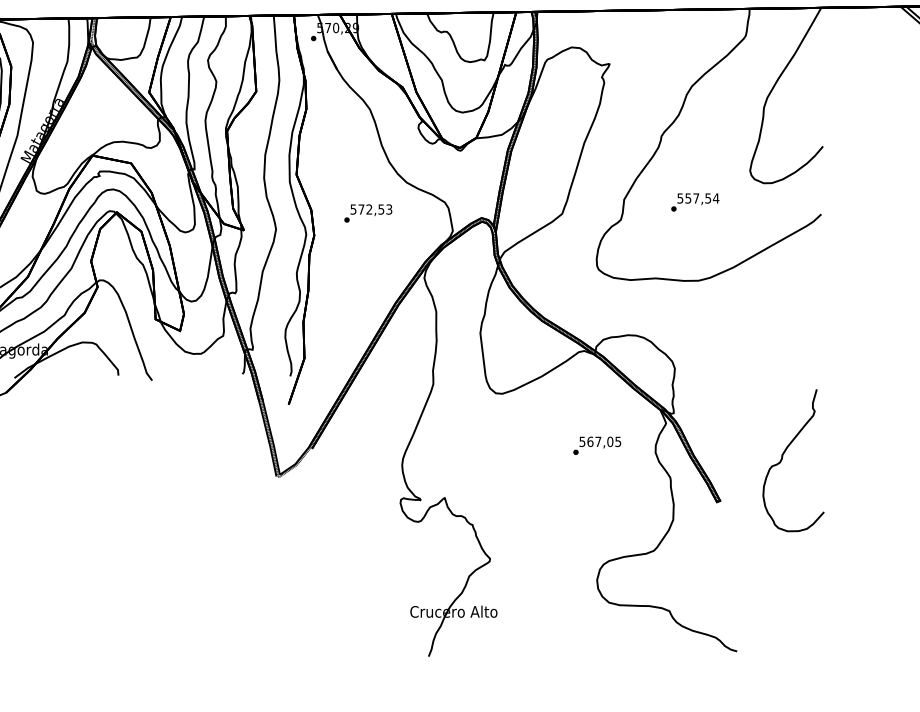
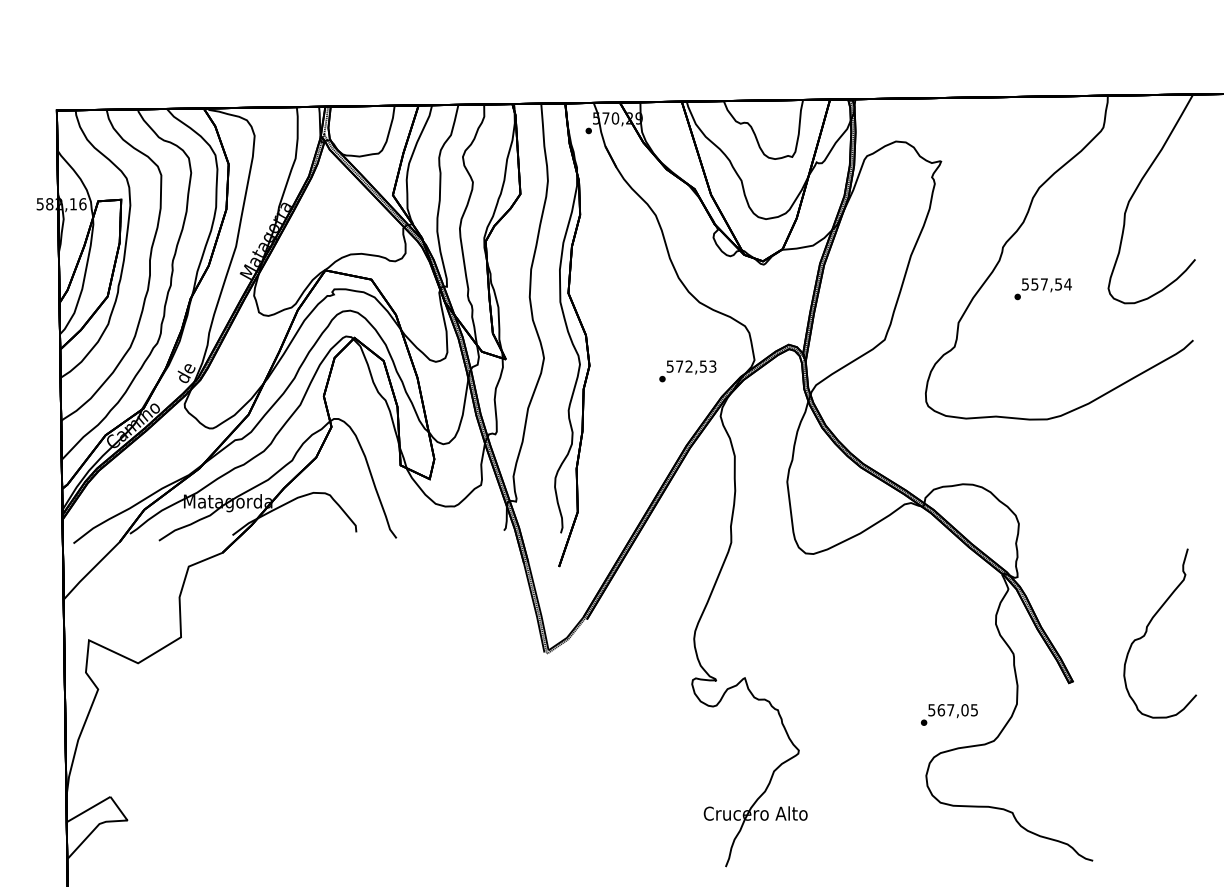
text: (694, 202) -> (1042, 289), moved
text: (368, 213) -> (687, 371), moved
text: (597, 445) -> (949, 714), moved

